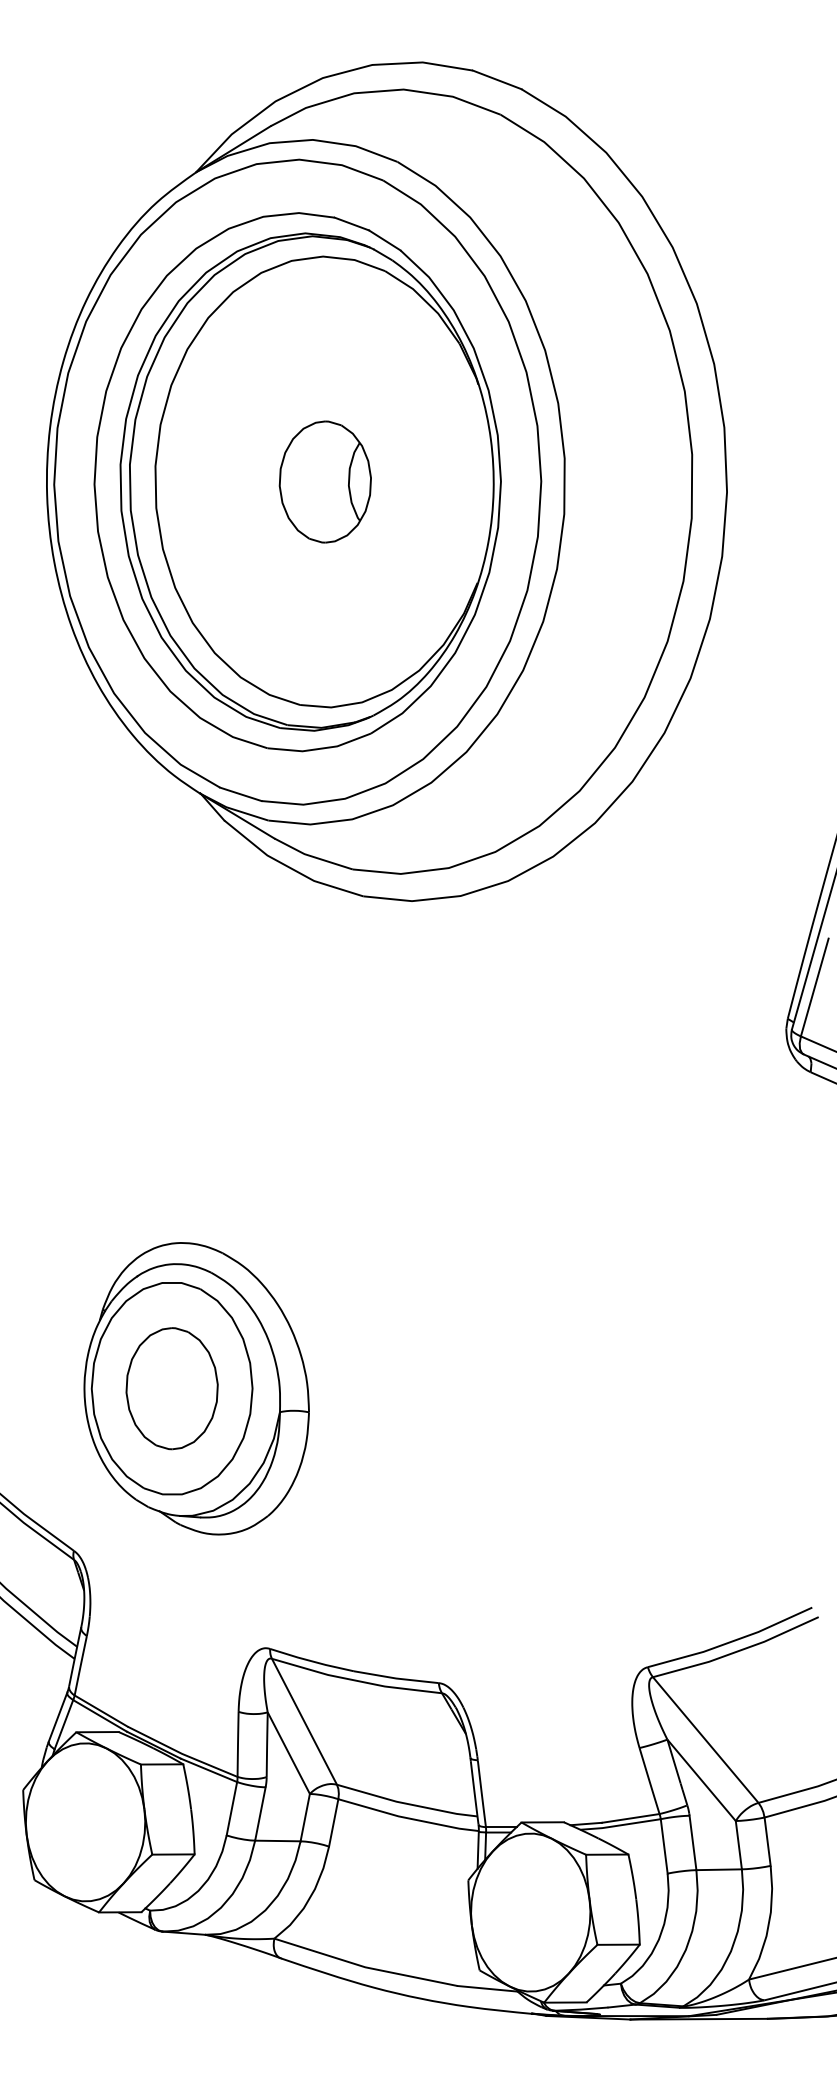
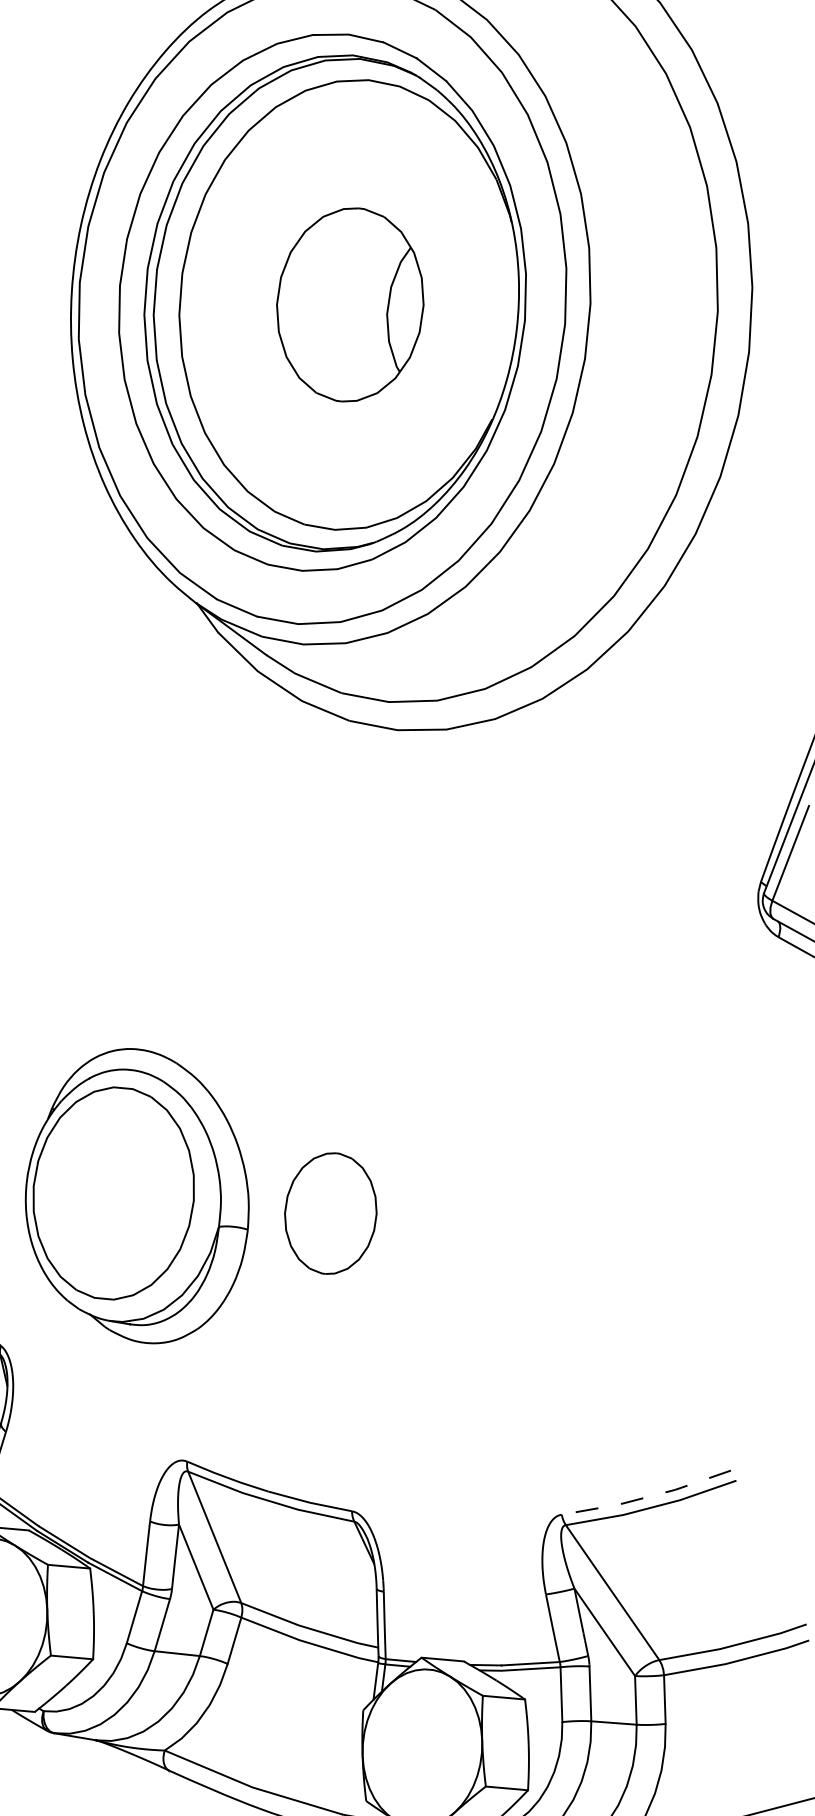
part: (324, 481) -> (349, 304), size x1.6
part: (171, 1388) -> (330, 1213), moved
line: (731, 1641) -> (647, 1496), solid -> dashed

